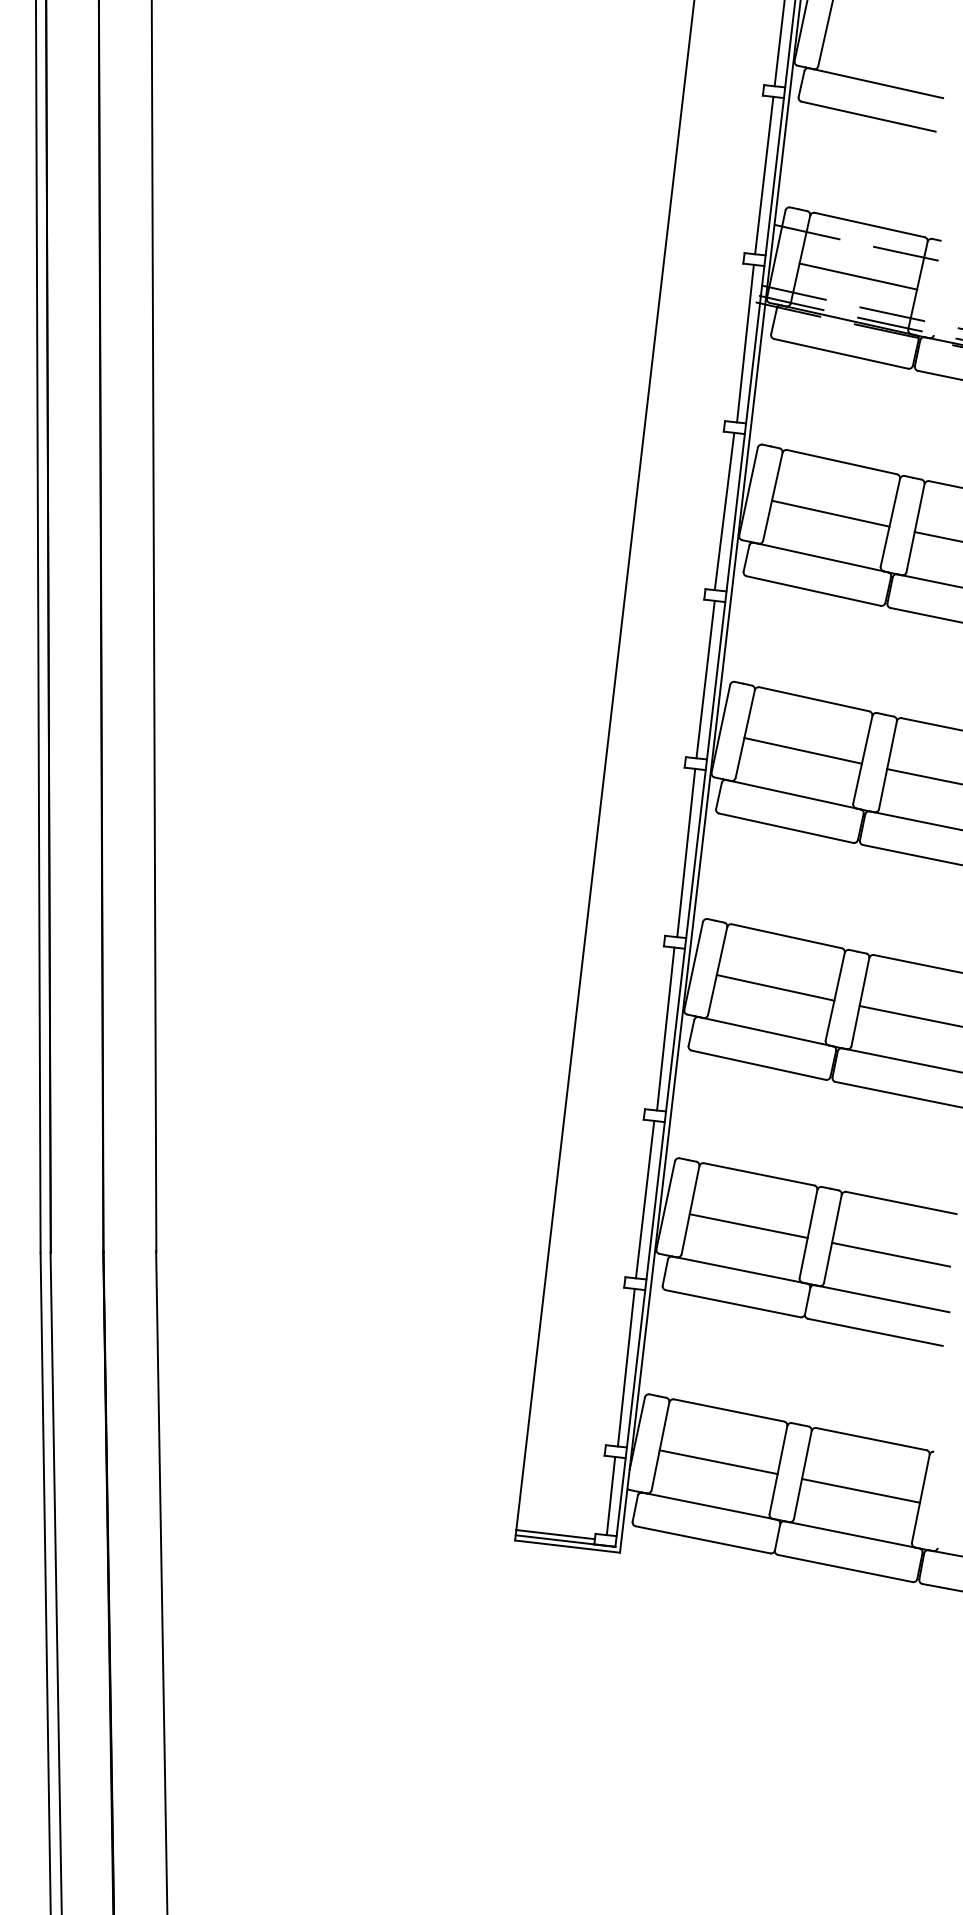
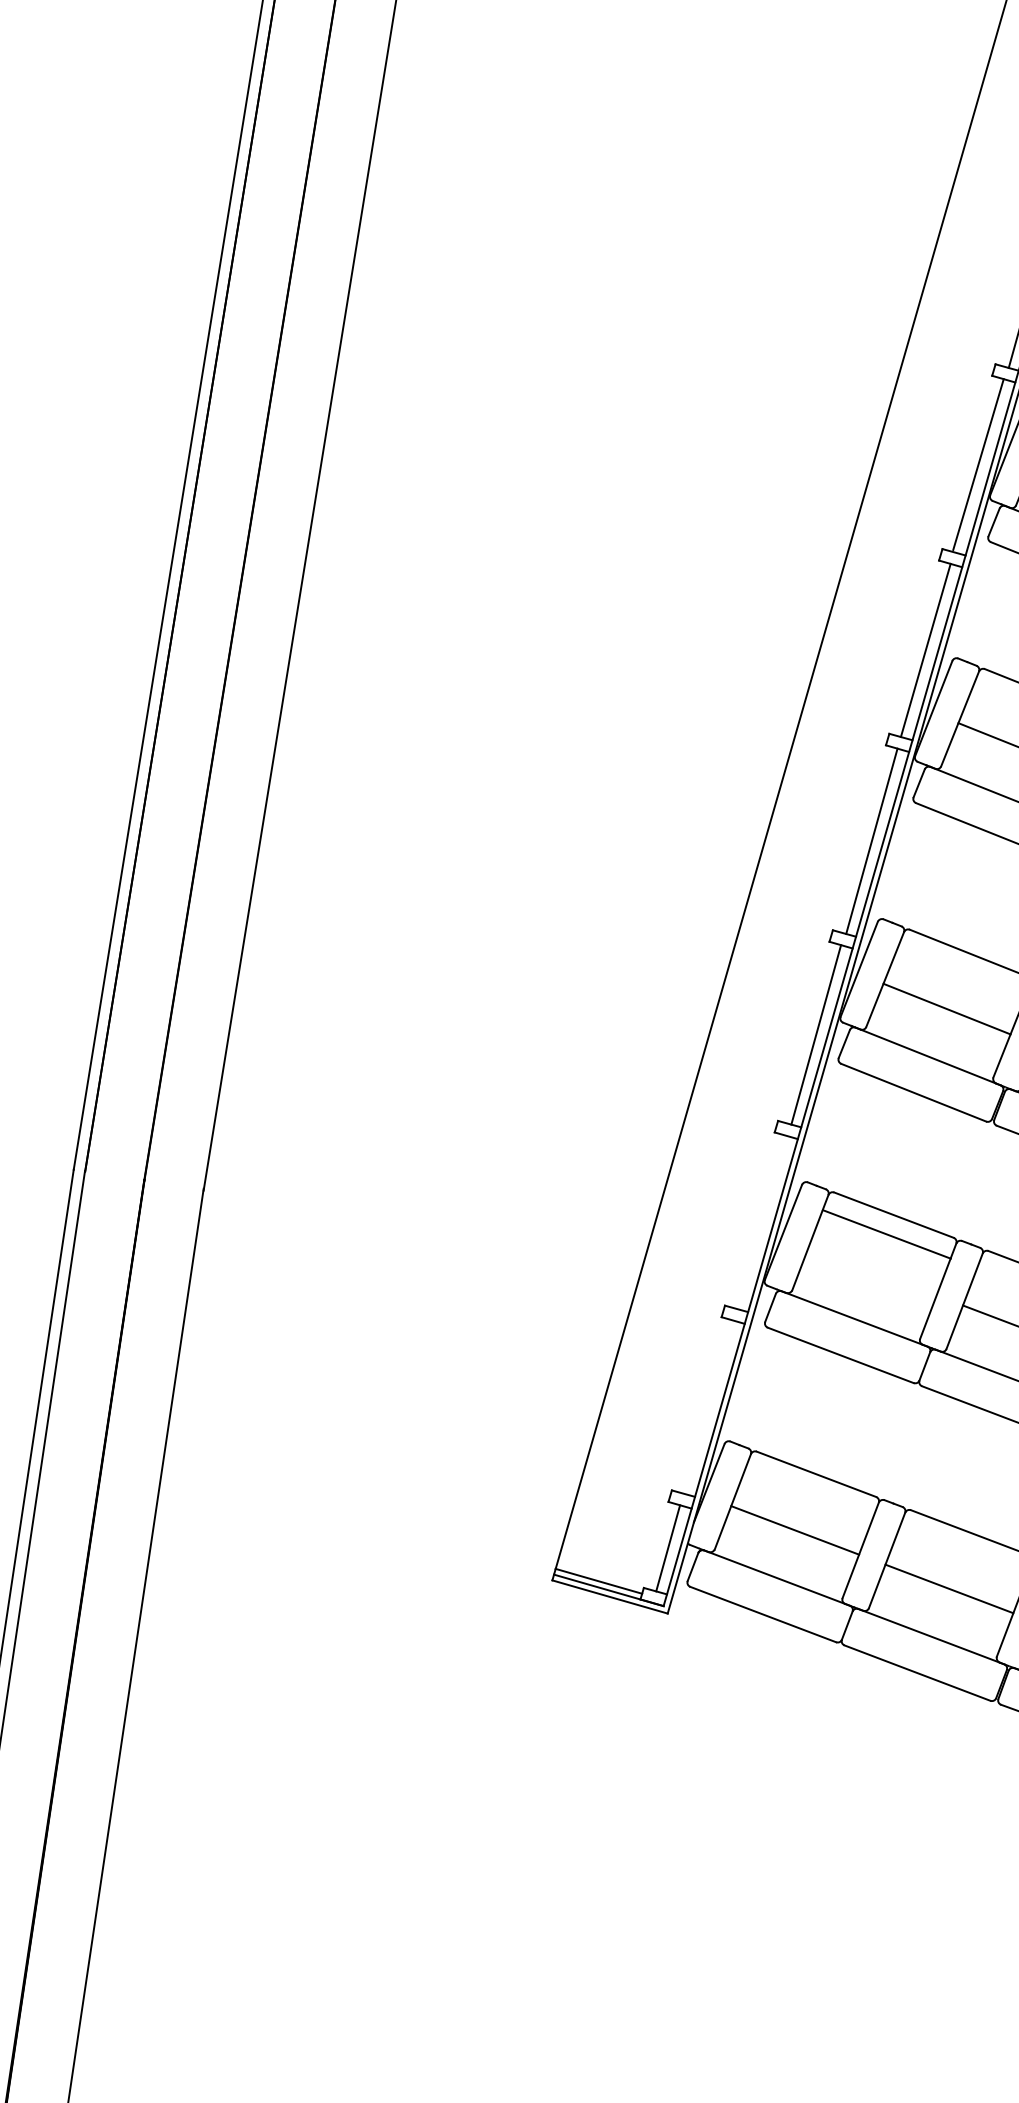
line: (644, 1199) -> (760, 1222), removed
line: (748, 1225) -> (886, 1233), moved
line: (625, 1367) -> (708, 1406), removed

